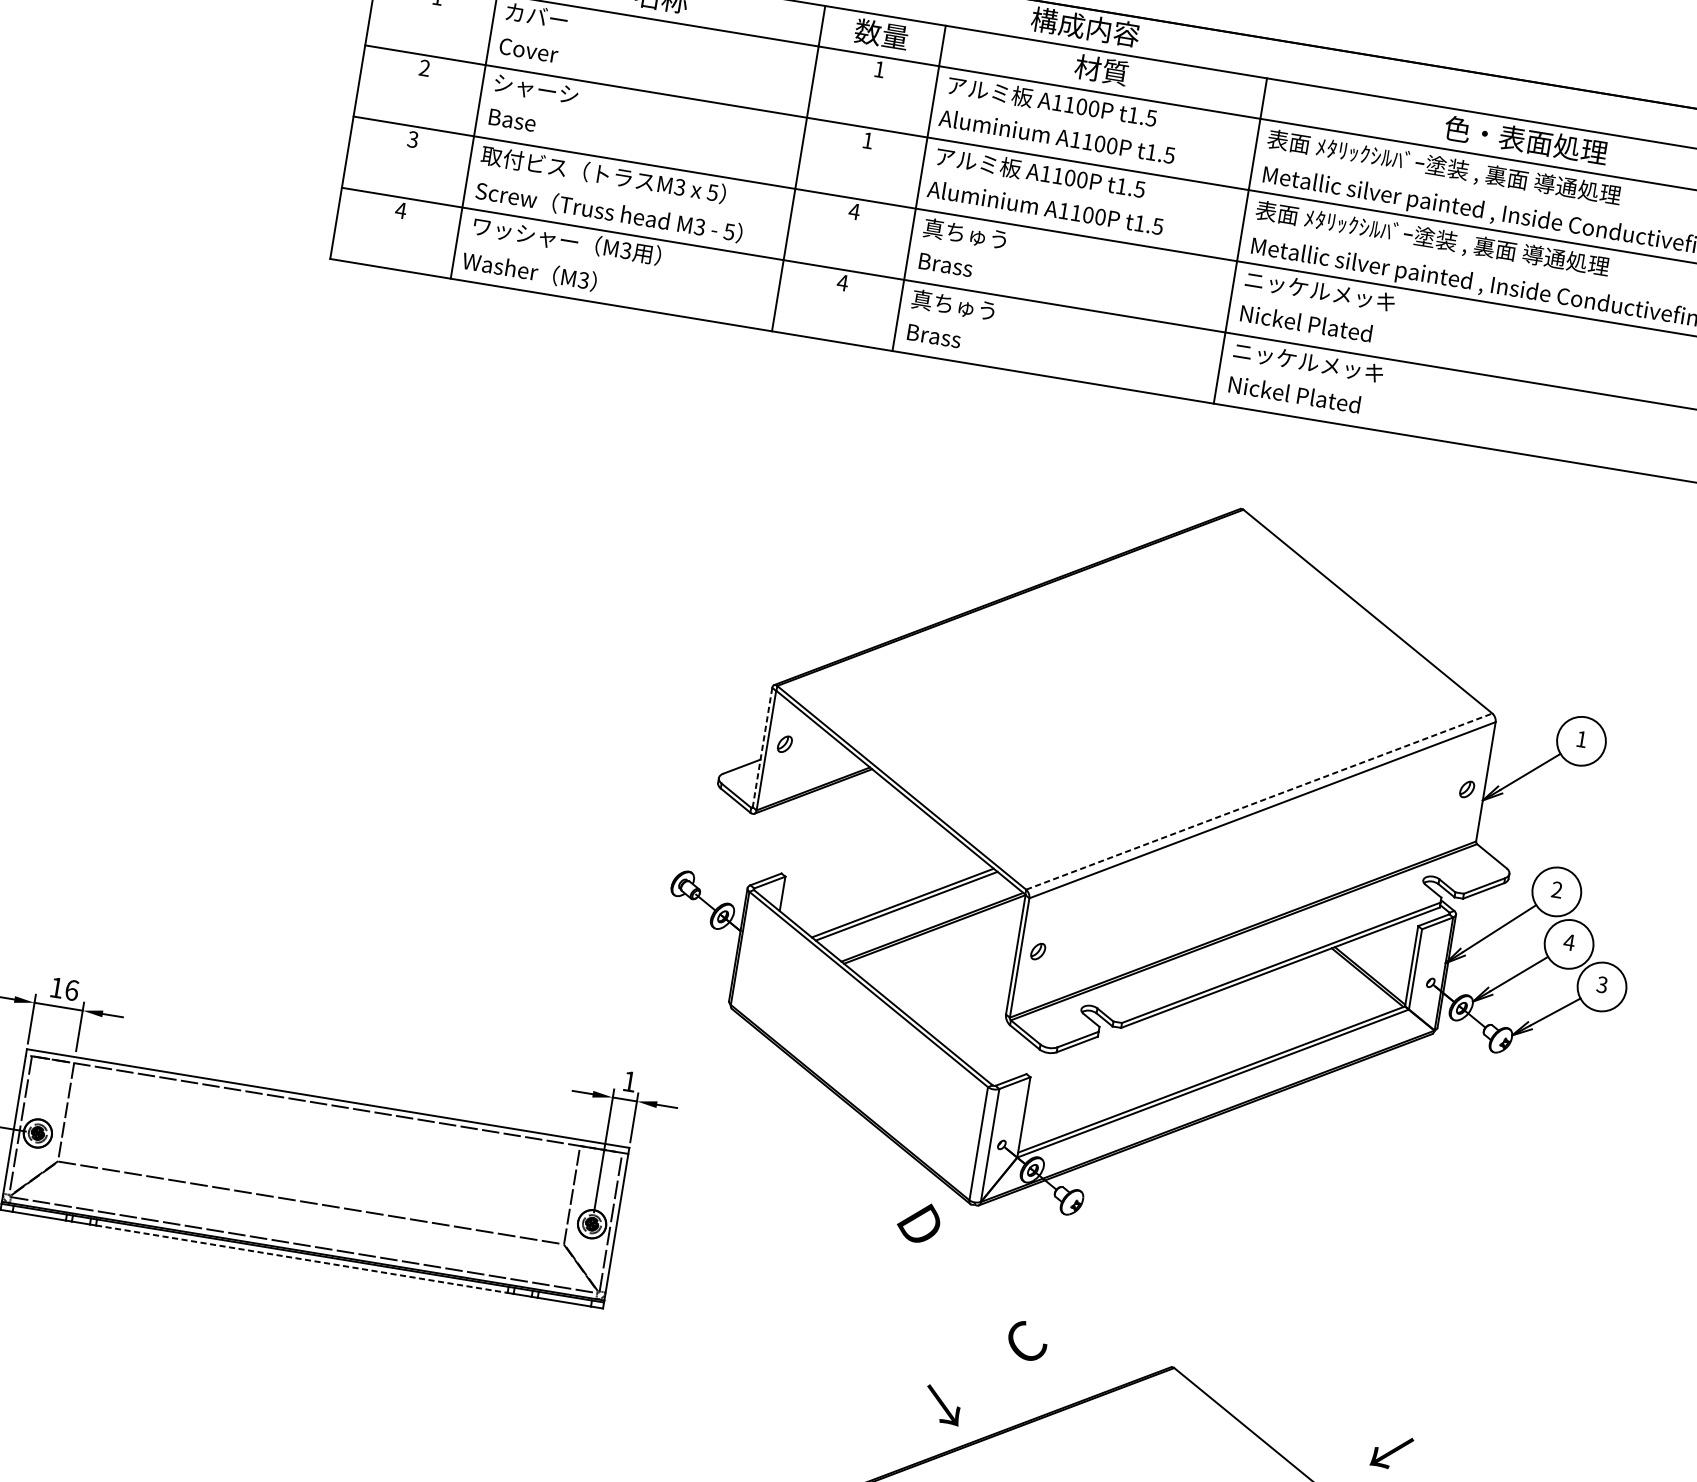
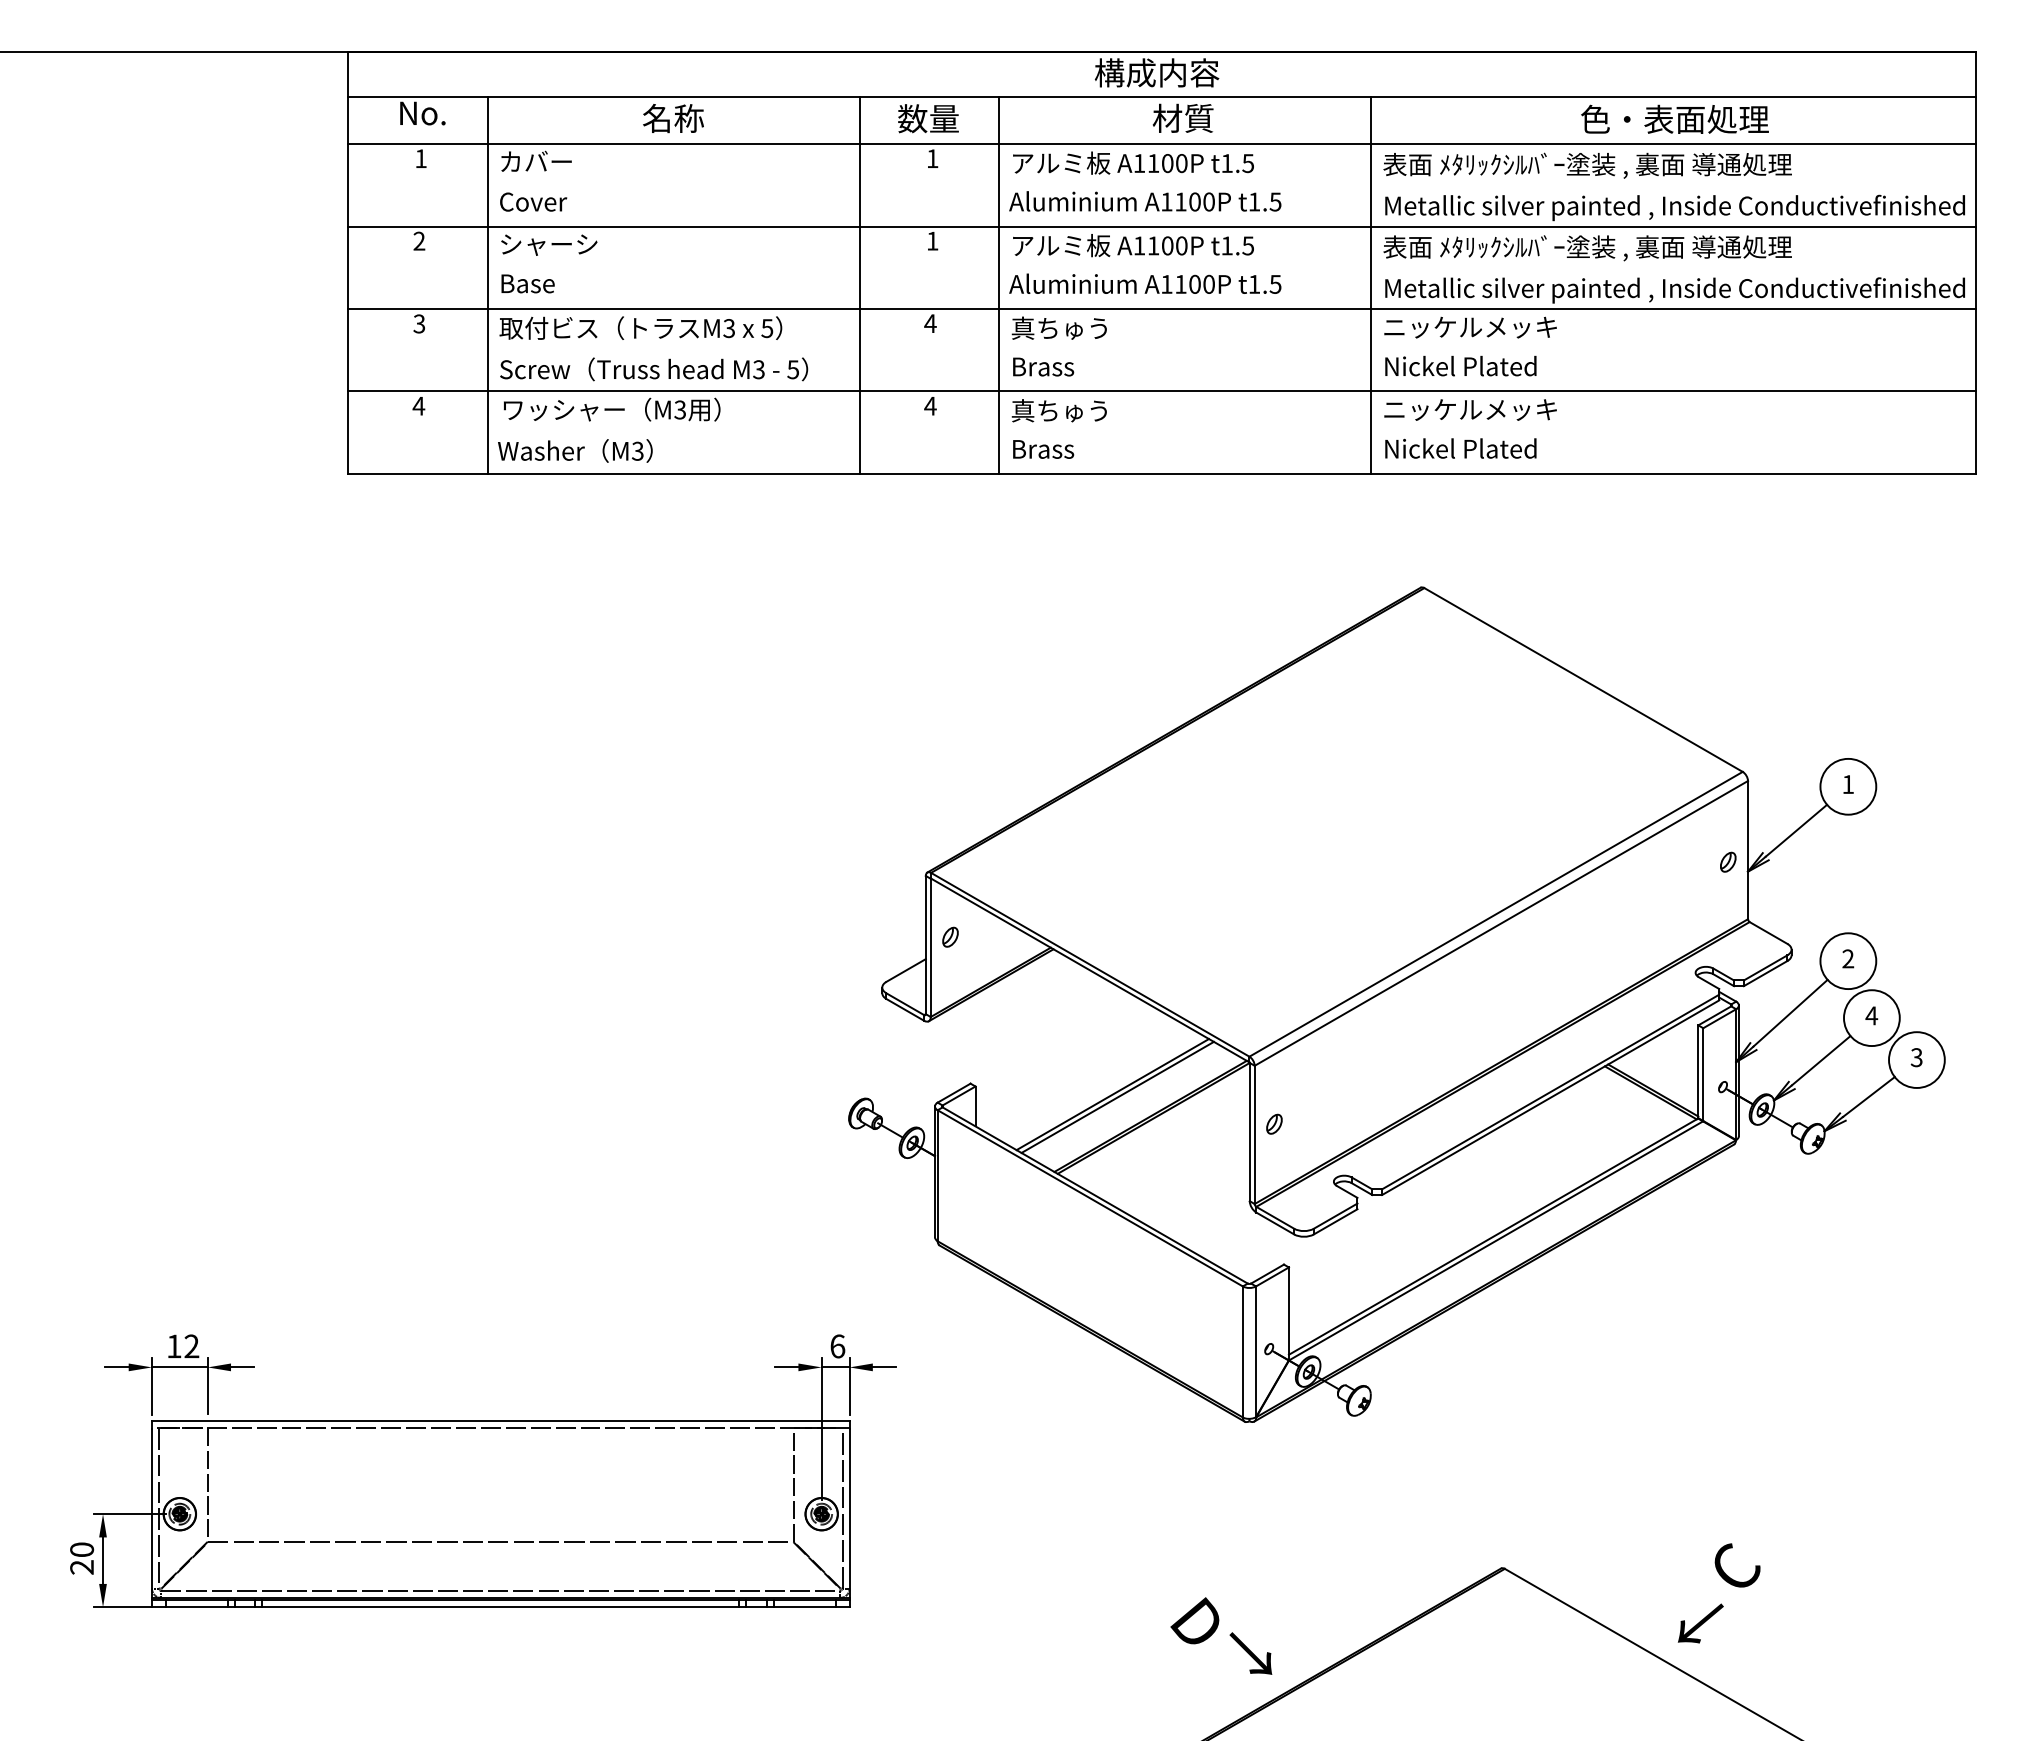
line: (762, 747) -> (925, 945), dashed -> solid
line: (1259, 801) -> (1496, 914), dashed -> solid
text: (71, 990) -> (191, 1346), 16 -> 12
text: (629, 1081) -> (837, 1346), 1 -> 6
text: (918, 1222) -> (1194, 1620), moved
line: (302, 1259) -> (501, 1607), dashed -> solid
text: (1027, 1341) -> (1737, 1565), moved
text: (1391, 1452) -> (1700, 1623), moved

